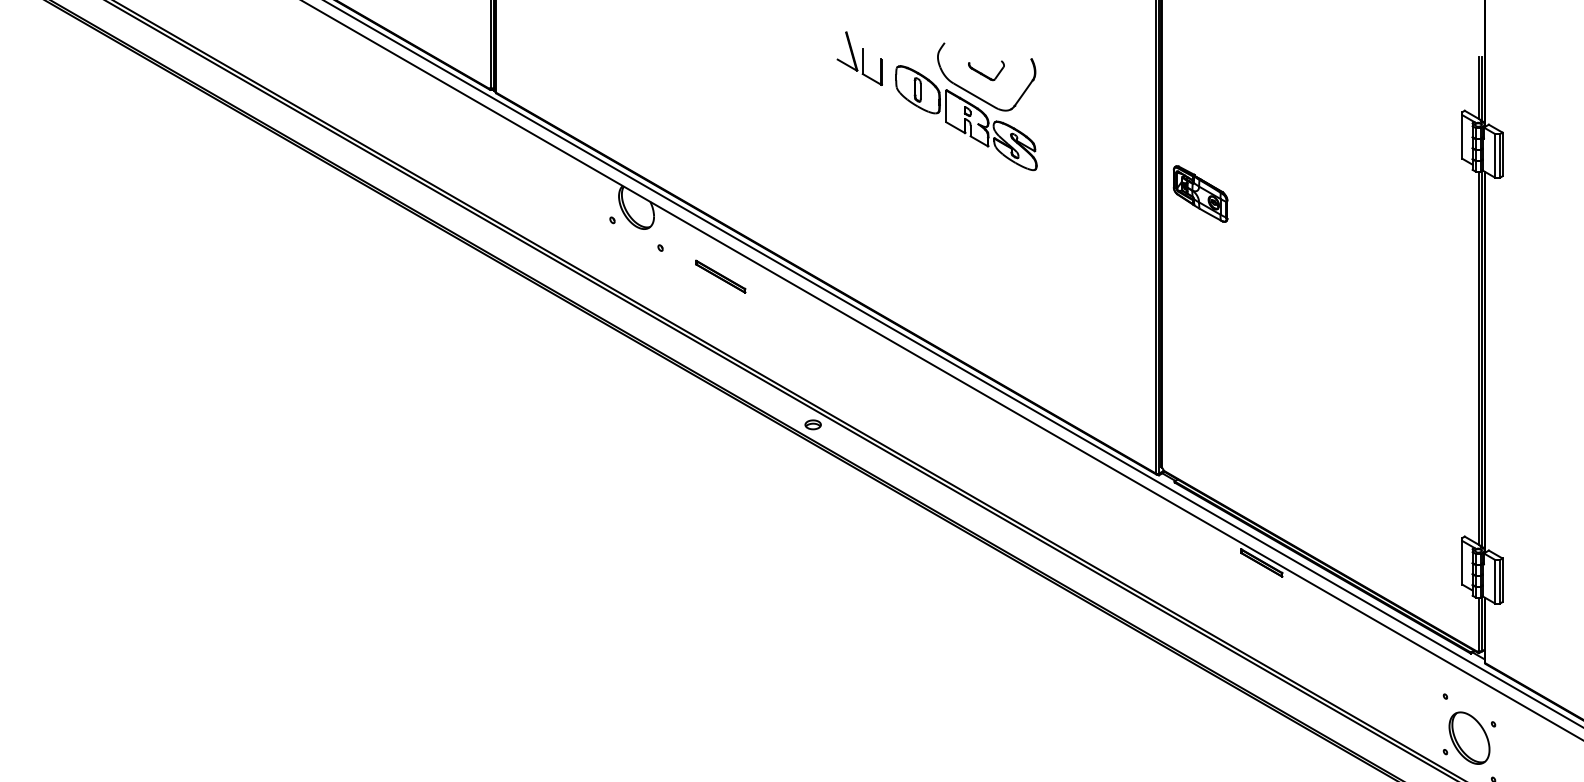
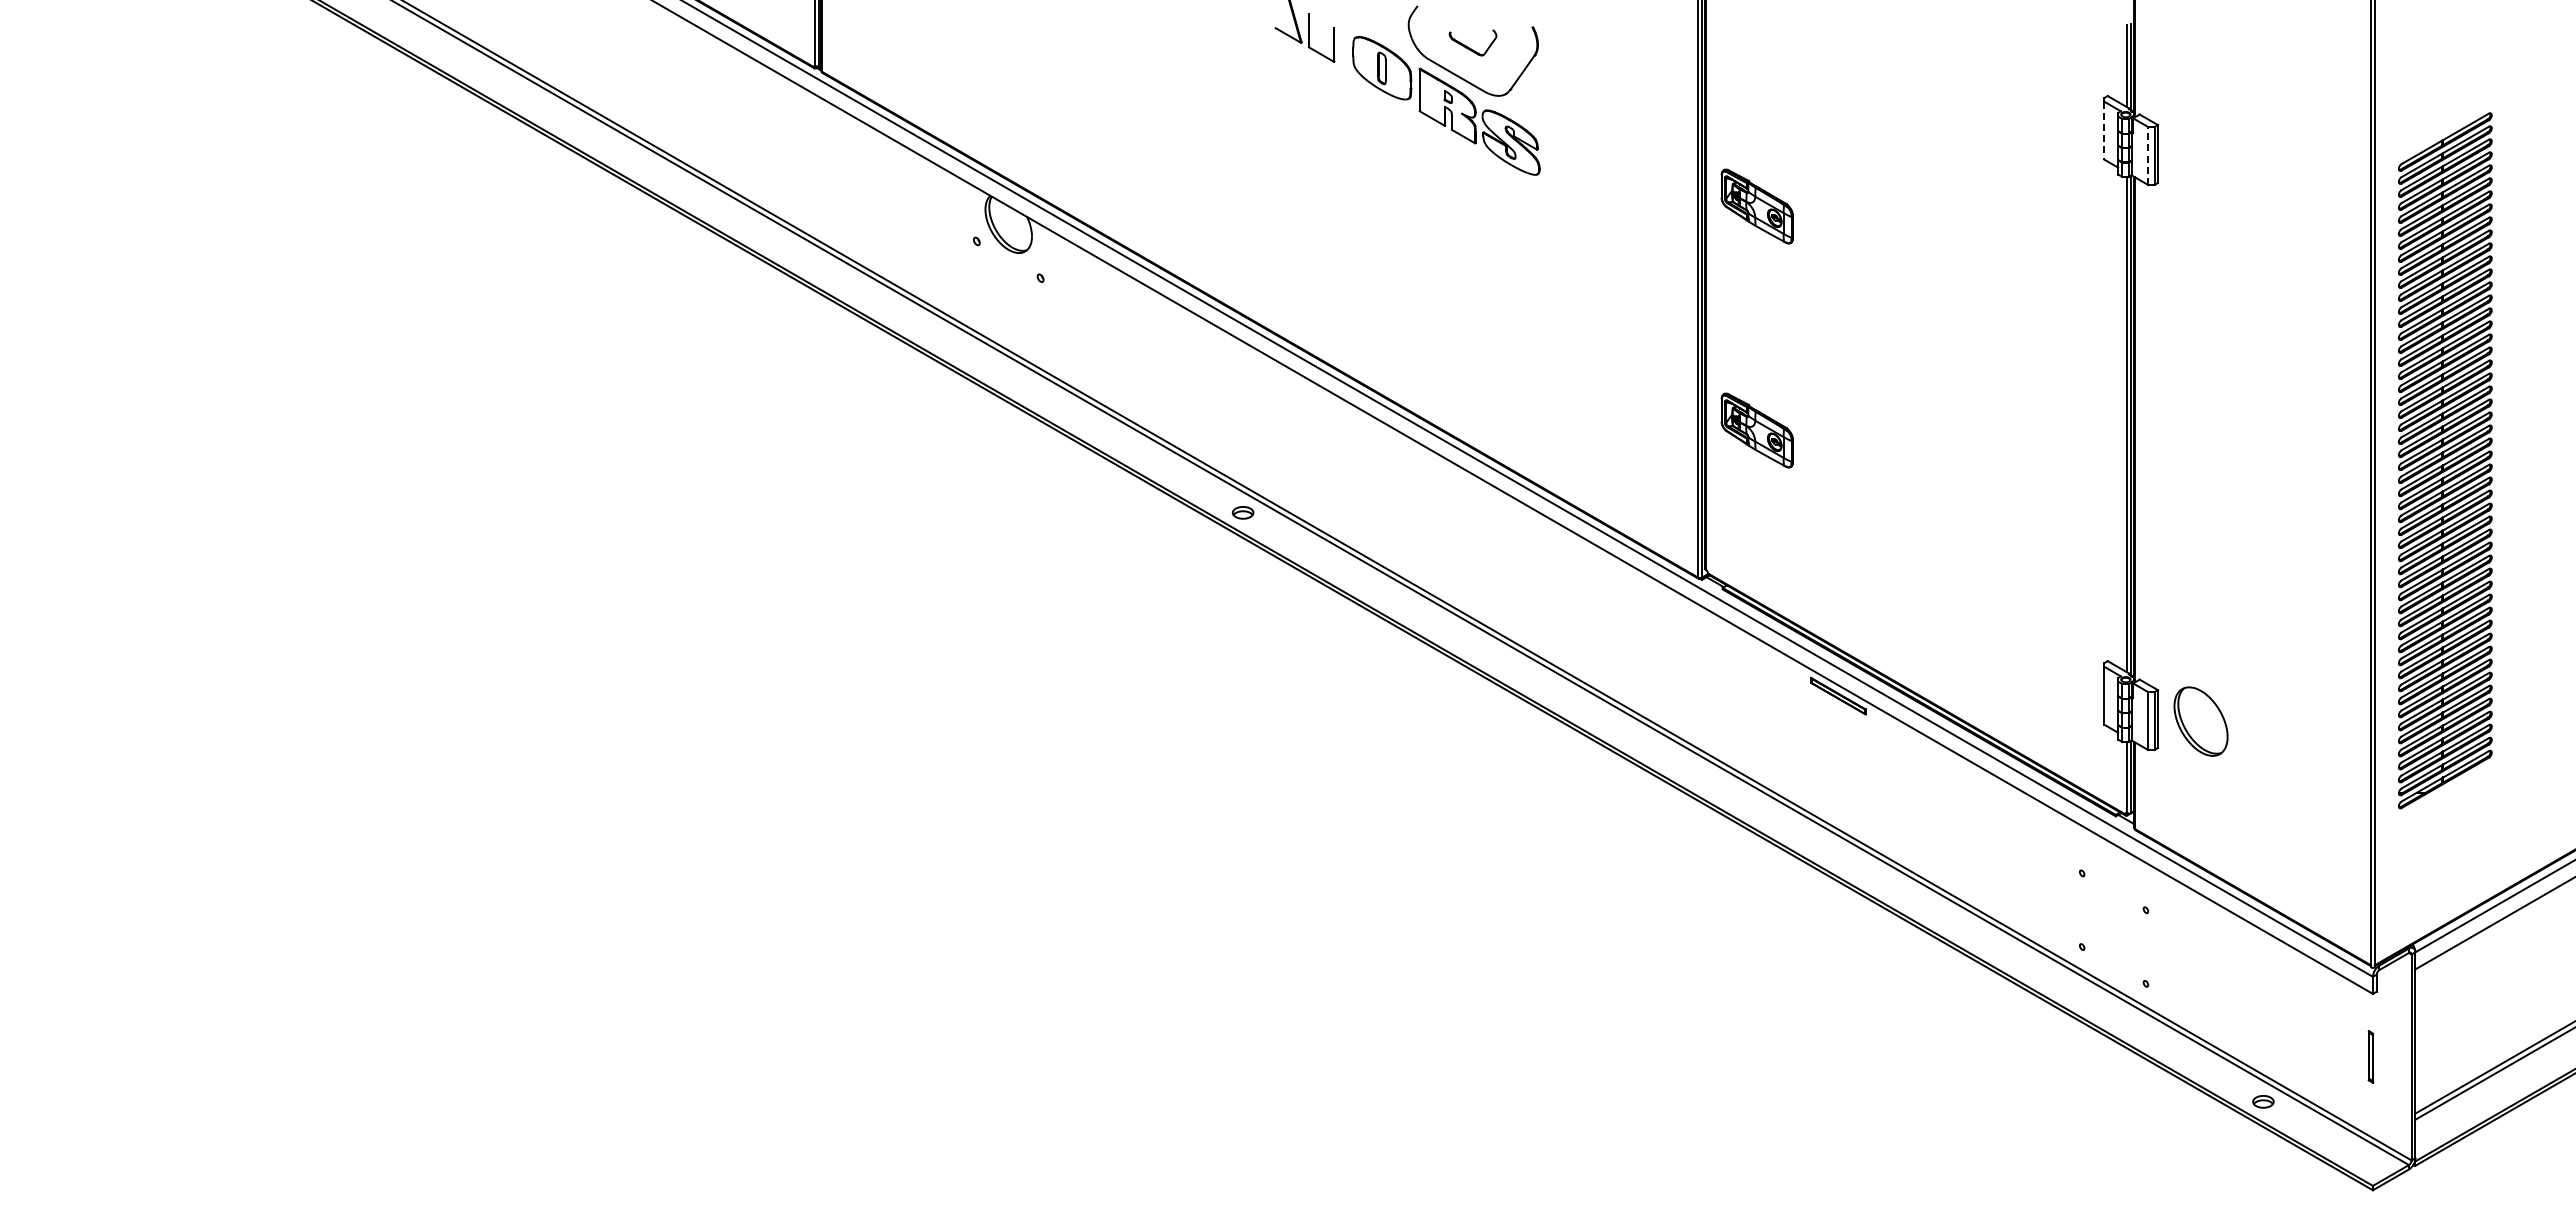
line: (1462, 136) -> (2104, 130), solid -> dashed
line: (1495, 155) -> (2148, 155), solid -> dashed
part: (720, 276) -> (1120, 316), removed
part: (1200, 362) -> (1756, 430), added
part: (1469, 738) -> (2200, 721), moved

